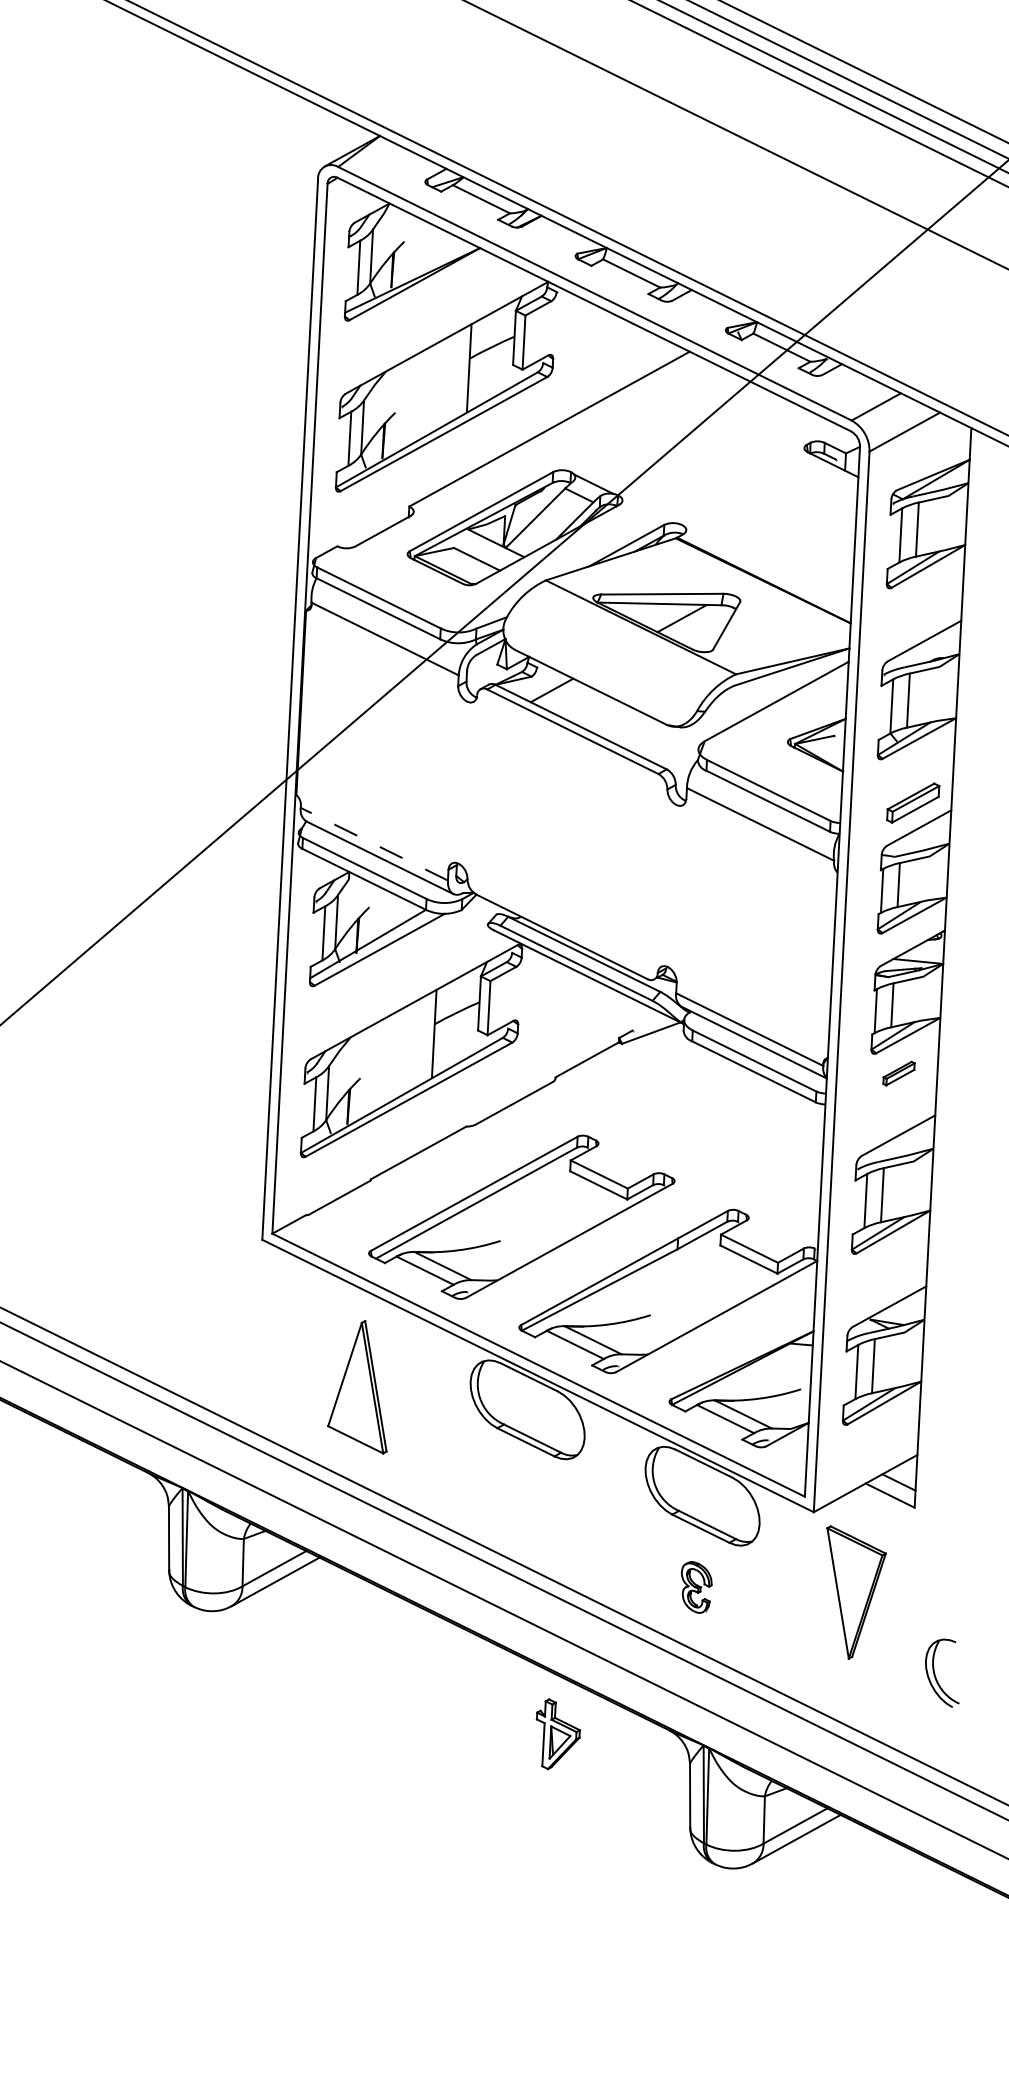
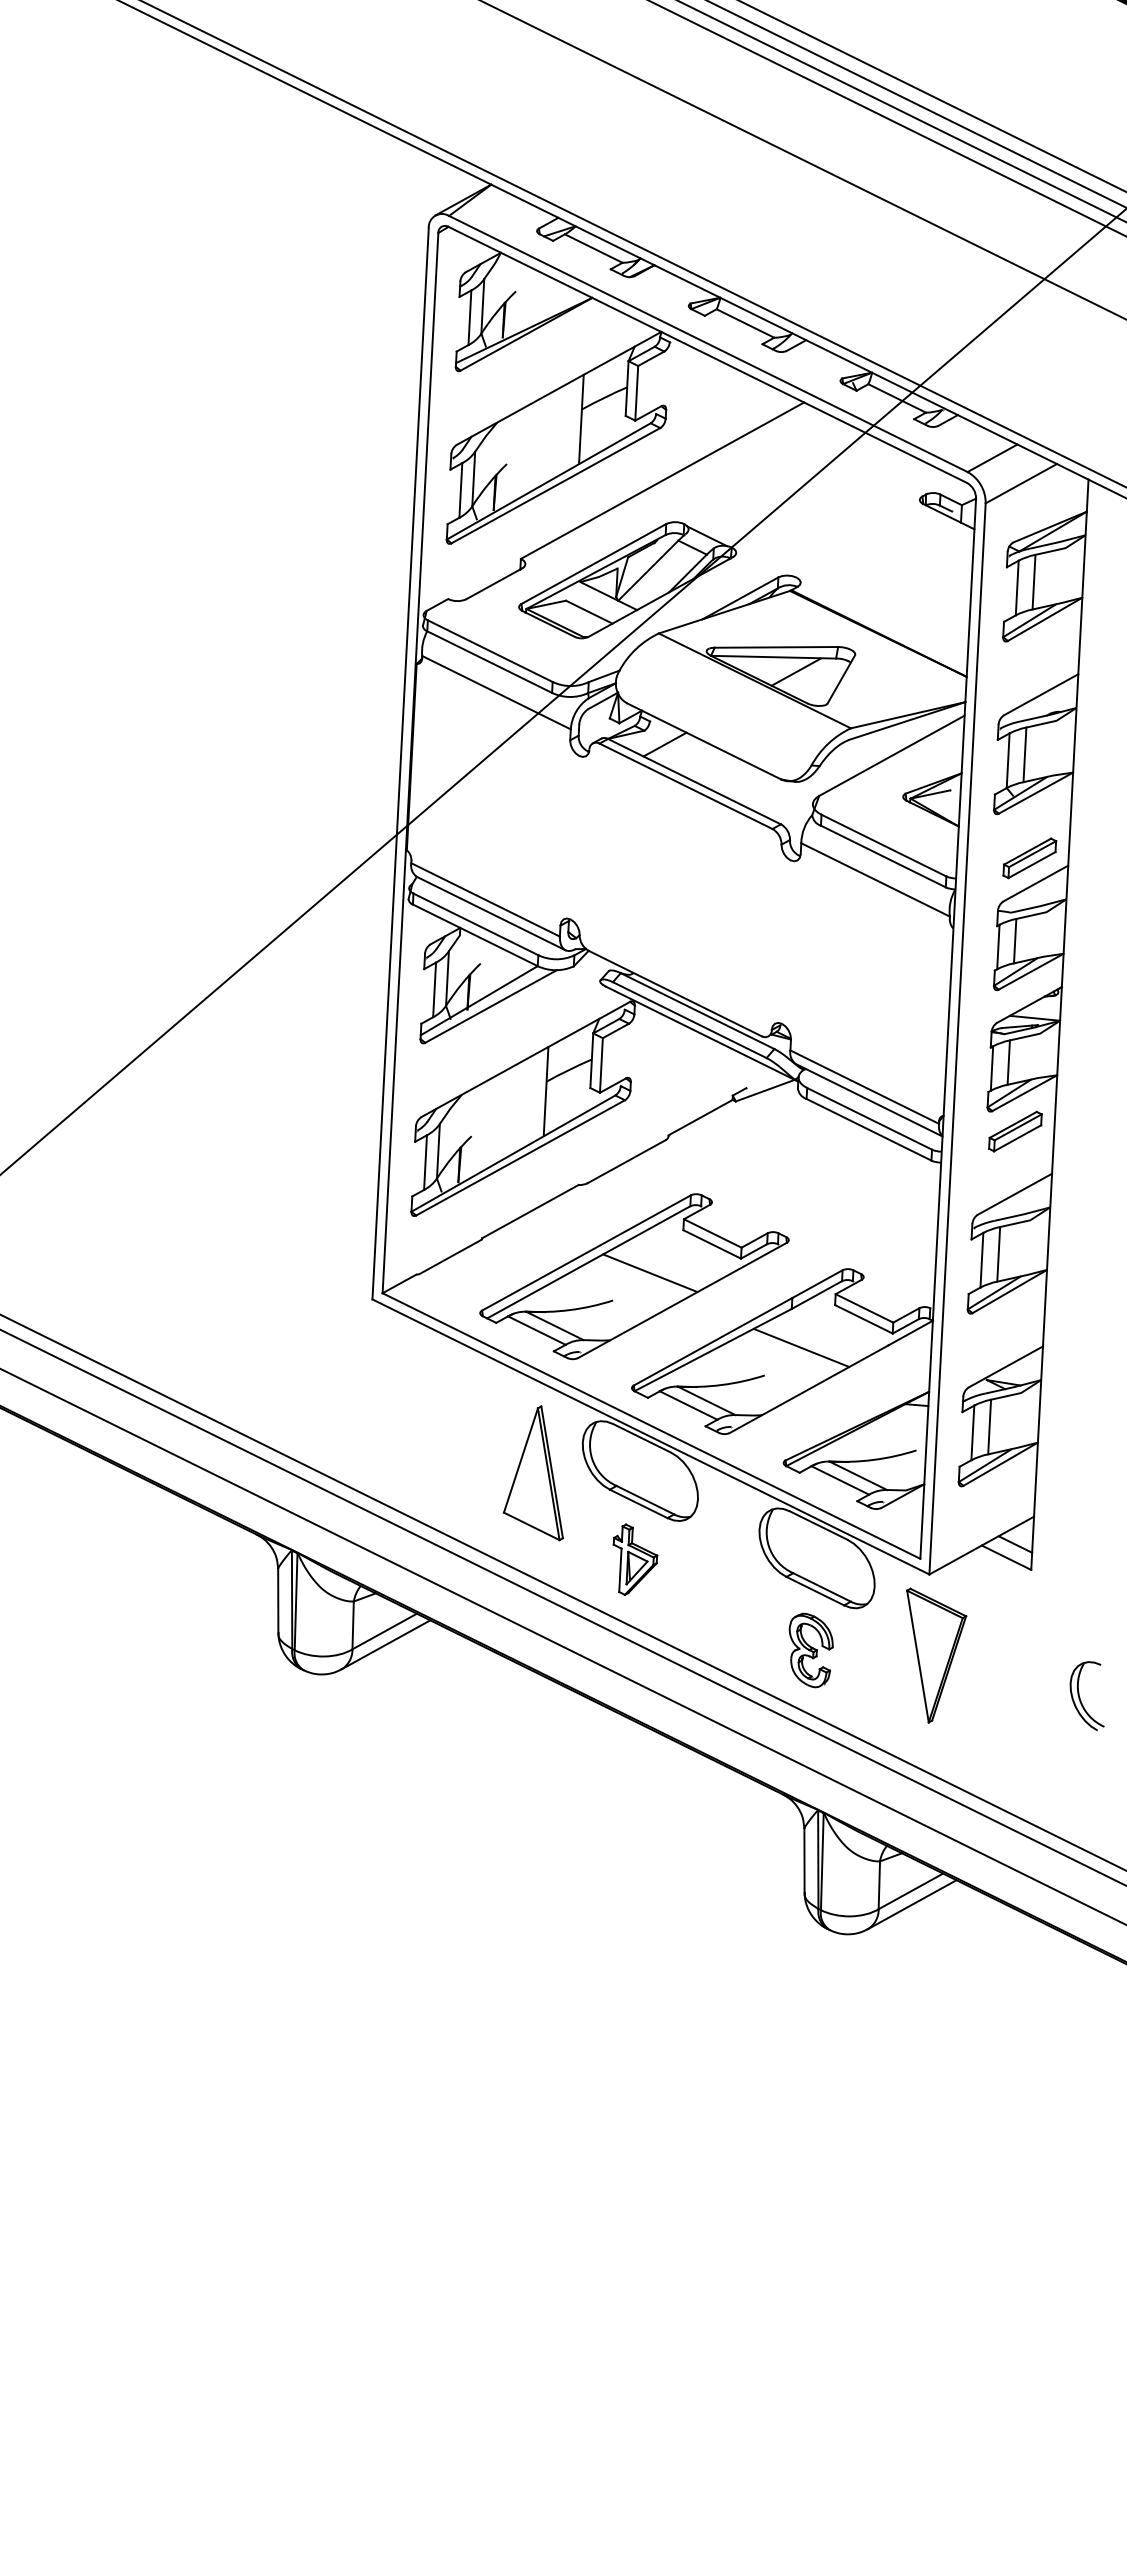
line: (374, 843) -> (485, 899), dashed -> solid
part: (899, 1073) -> (1015, 1131), size x1.67
line: (537, 1214) -> (650, 1273), added
line: (687, 1288) -> (801, 1348), added
part: (357, 1387) -> (533, 1473), moved
part: (696, 1587) -> (810, 1650), size x1.43
part: (856, 1592) -> (936, 1655), moved
part: (935, 1674) -> (1080, 1697), moved
part: (558, 1734) -> (635, 1559), moved

